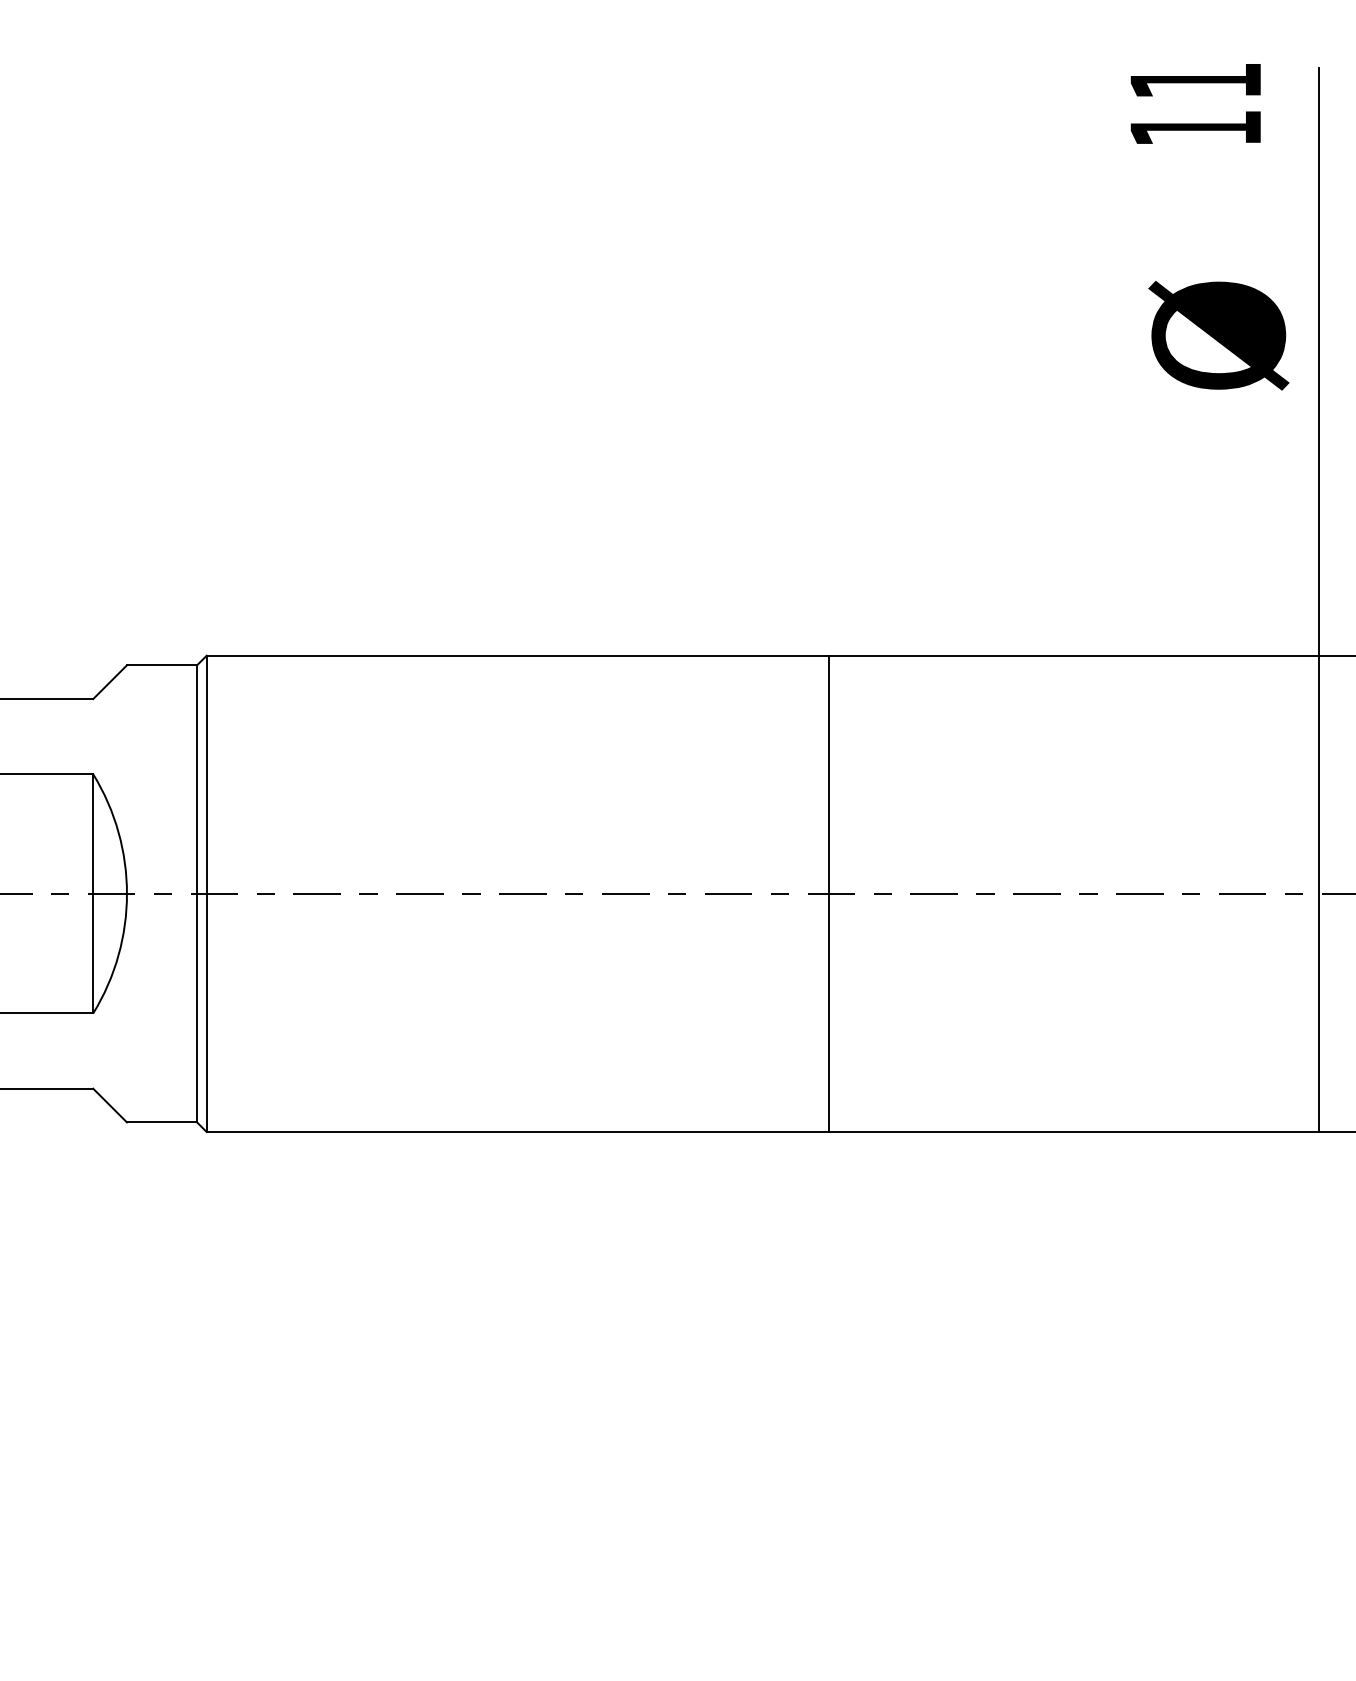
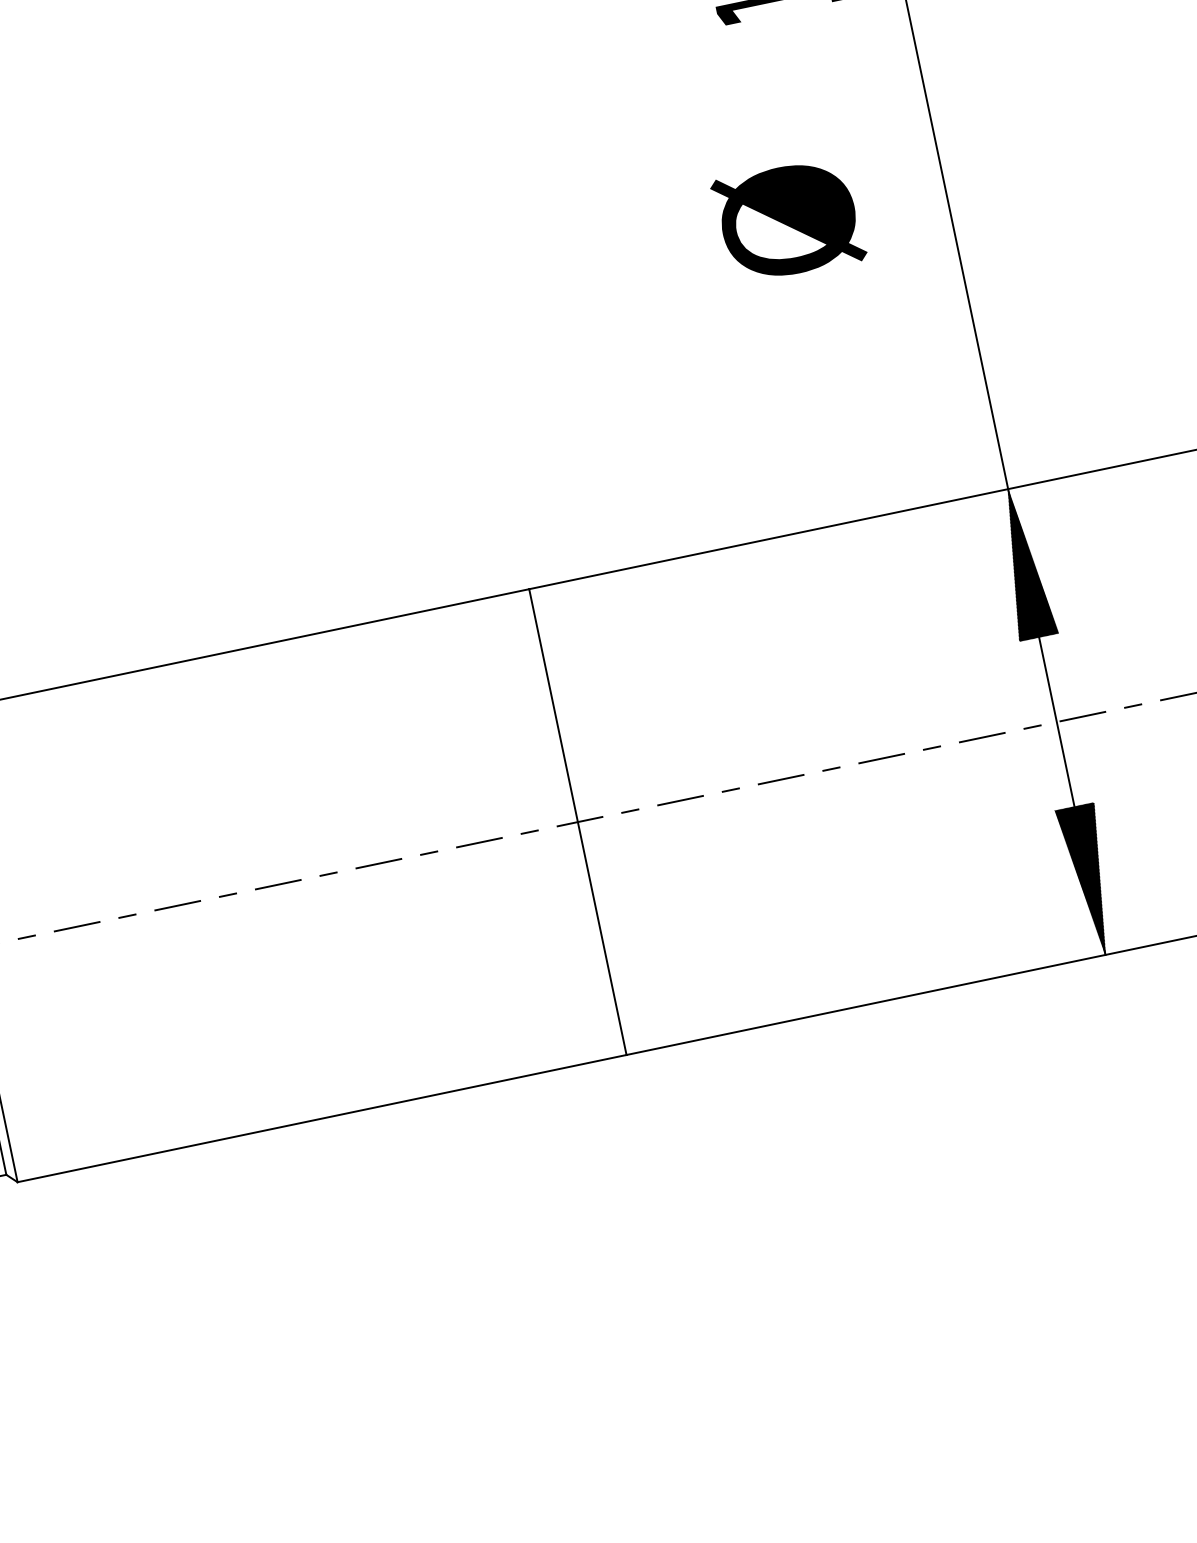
text: (1218, 335) -> (788, 220), moved
hatch: (1318, 731) -> (1023, 563), added
hatch: (1318, 1055) -> (1089, 880), added

